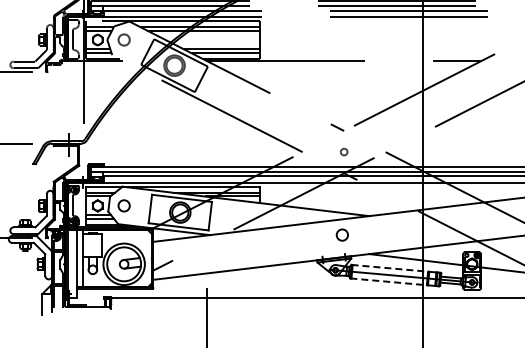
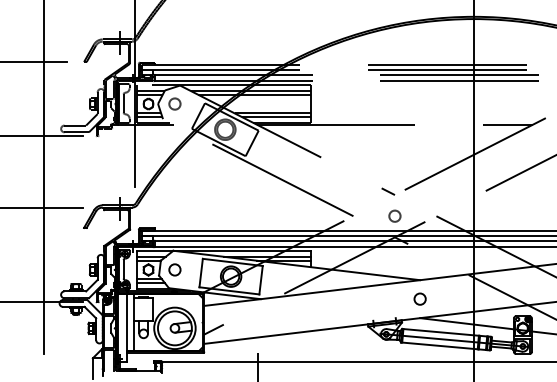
circle: (343, 151) -> (394, 215), size x1.67
circle: (341, 234) -> (419, 298), moved
line: (390, 268) -> (441, 332), dashed -> solid
line: (388, 281) -> (439, 345), dashed -> solid

